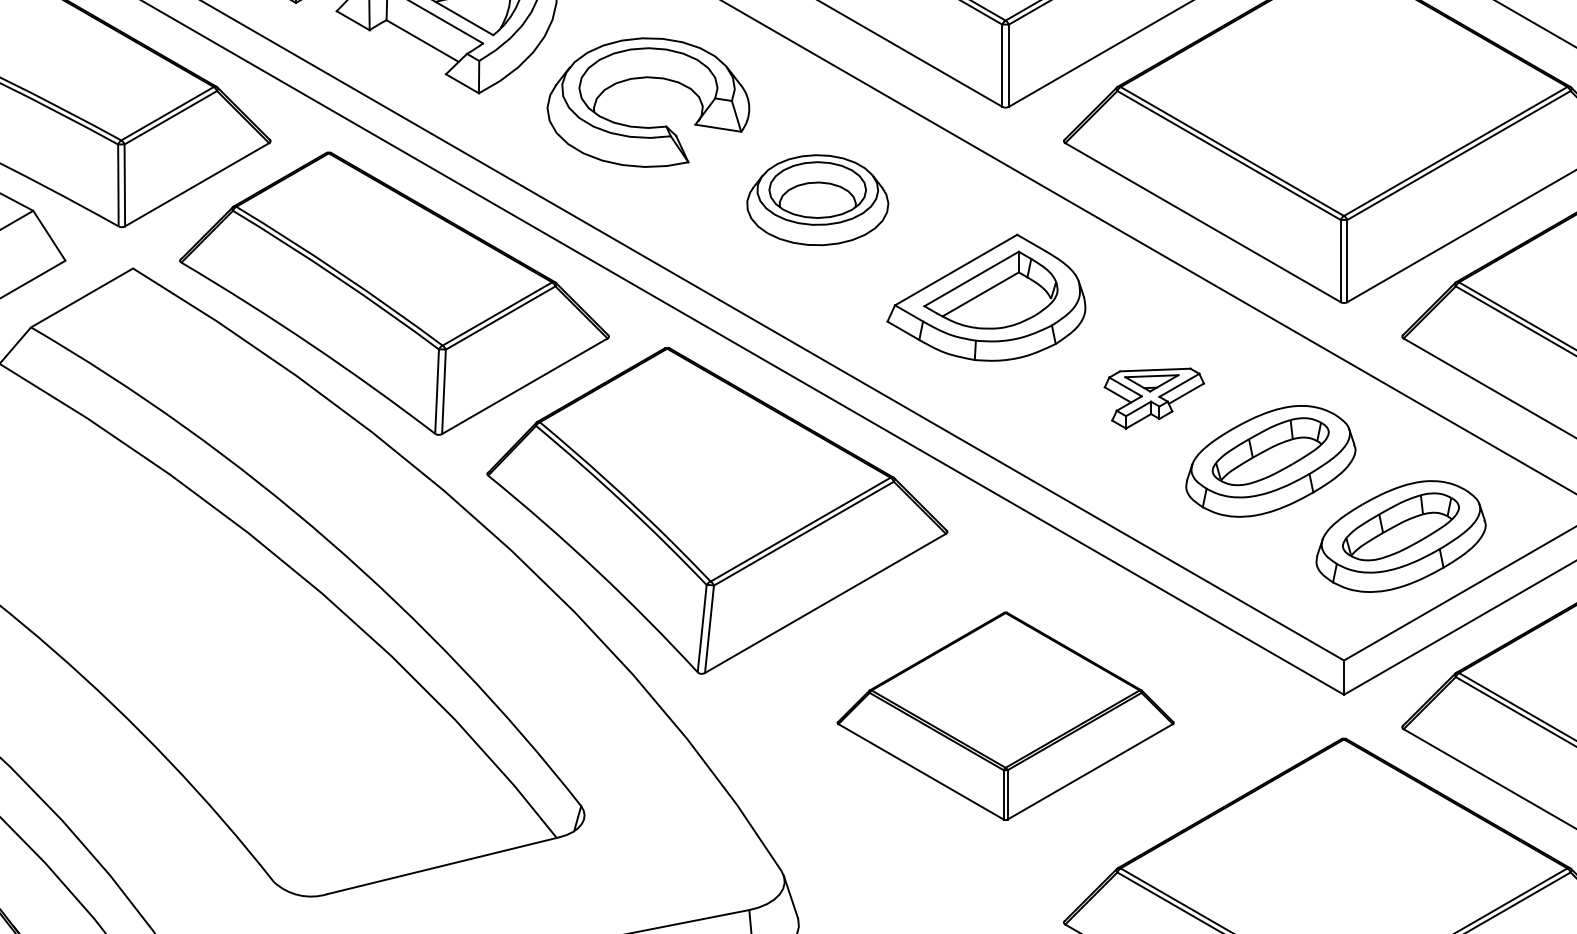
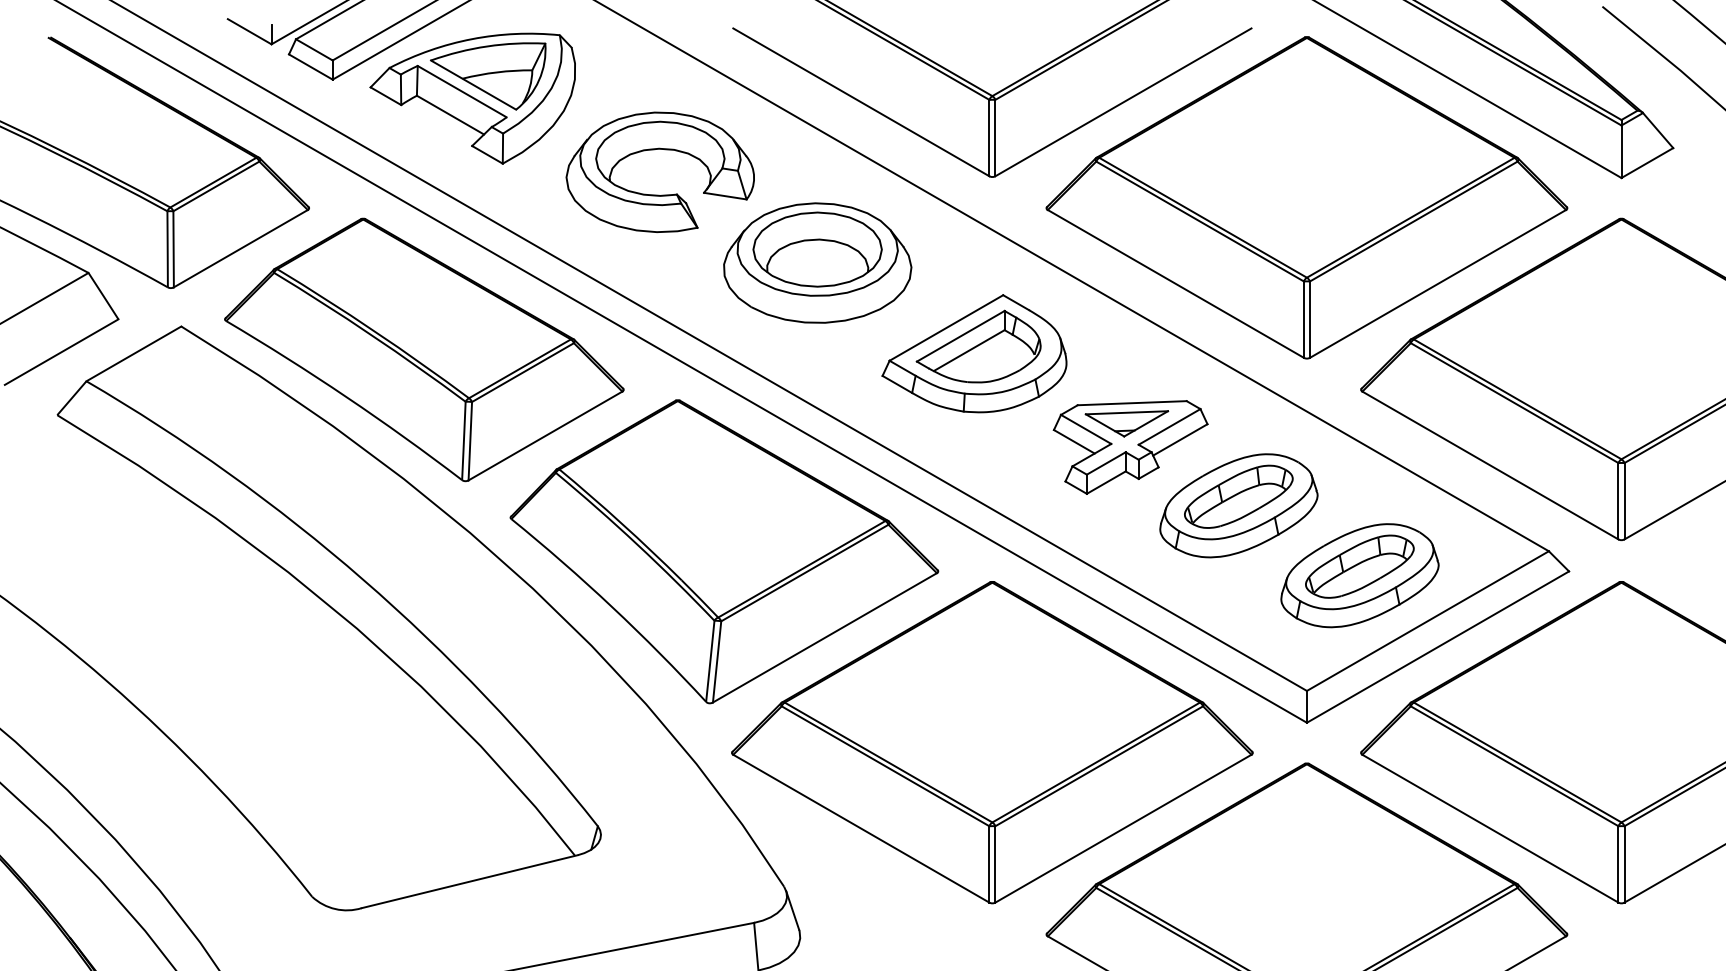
part: (817, 199) -> (817, 262), size x1.43
part: (1154, 398) -> (1130, 447), size x1.67
part: (1005, 715) -> (992, 742), size x1.67

